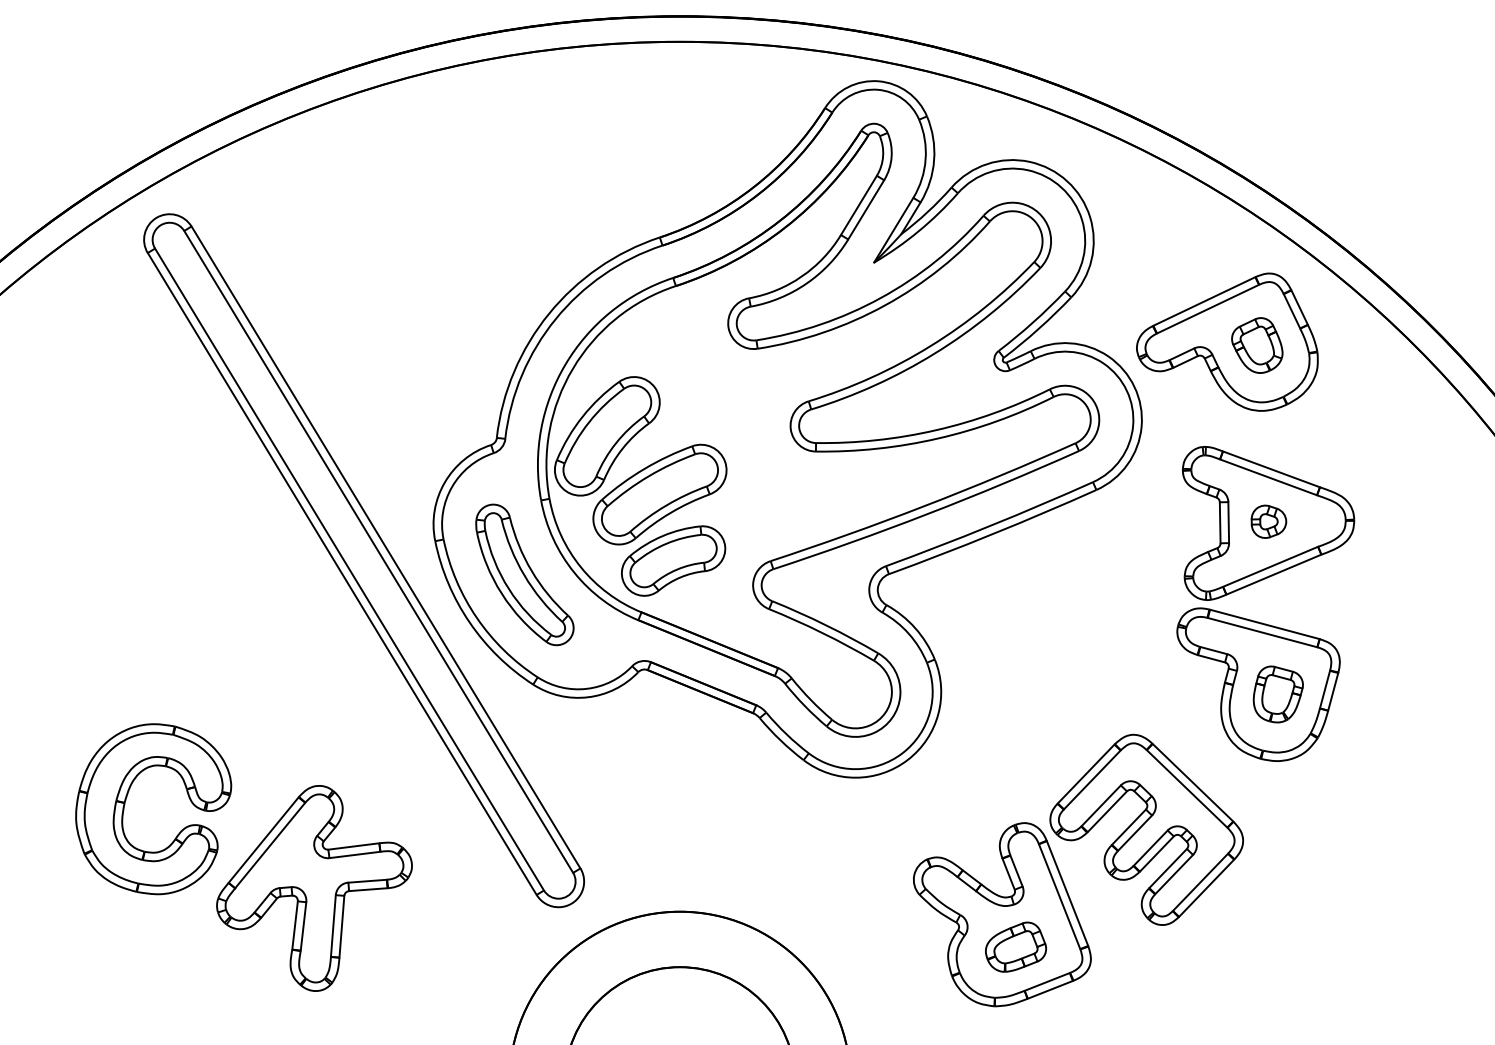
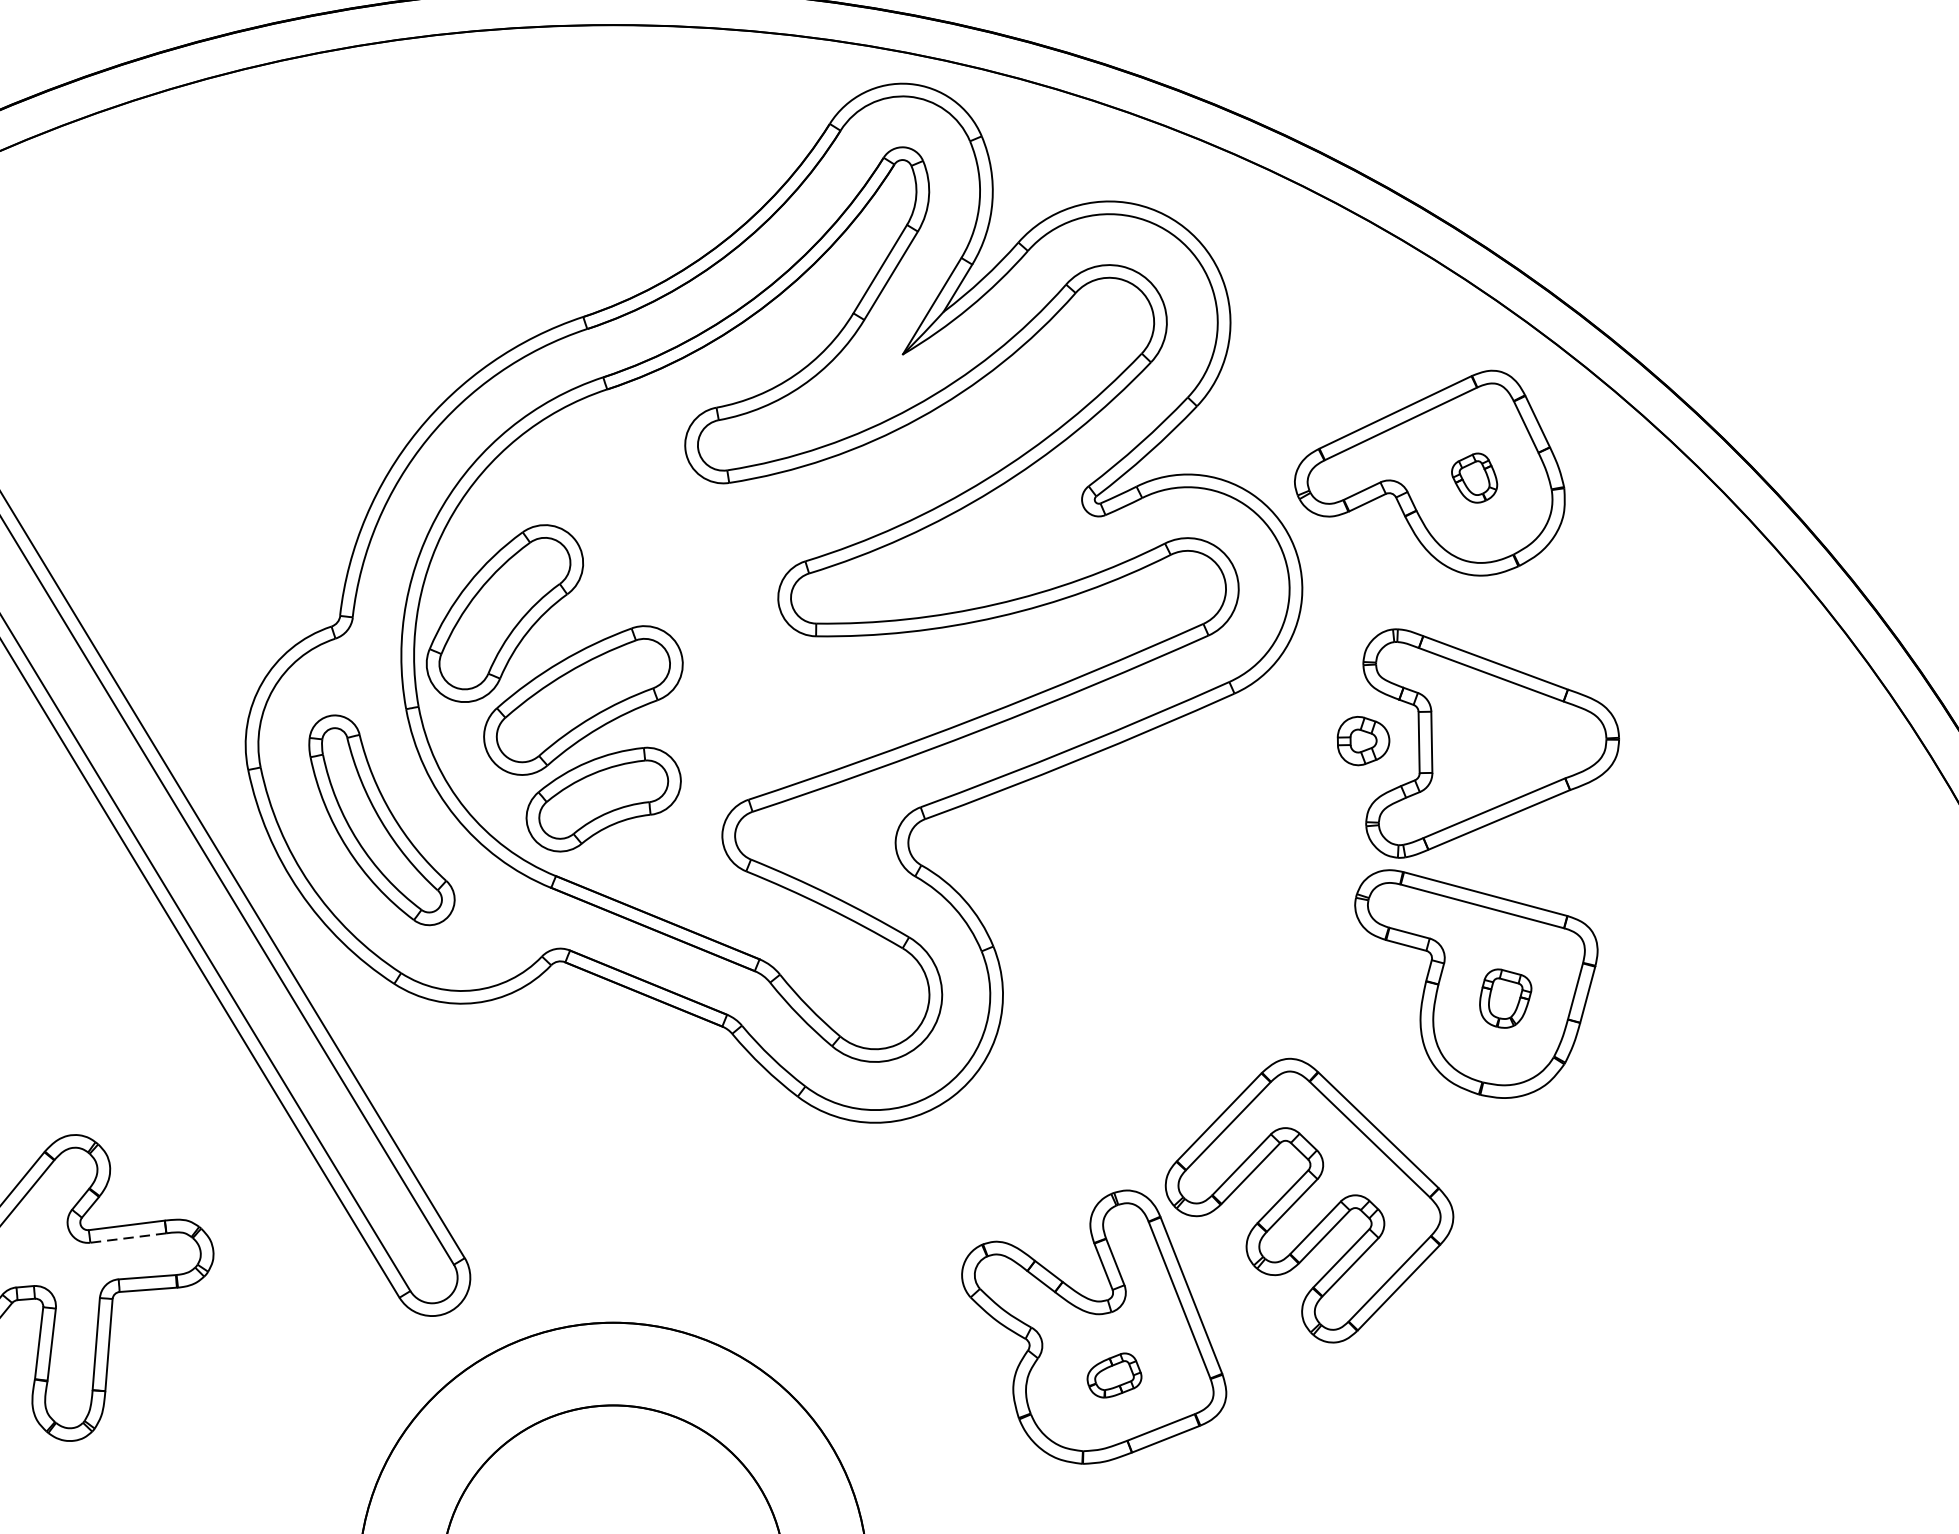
part: (1257, 345) -> (1474, 478), size x0.6
part: (1268, 521) -> (1362, 740), moved
part: (1277, 694) -> (1504, 998), size x0.7
line: (354, 854) -> (127, 1237), solid -> dashed
part: (1015, 946) -> (1113, 1374), size x0.6

